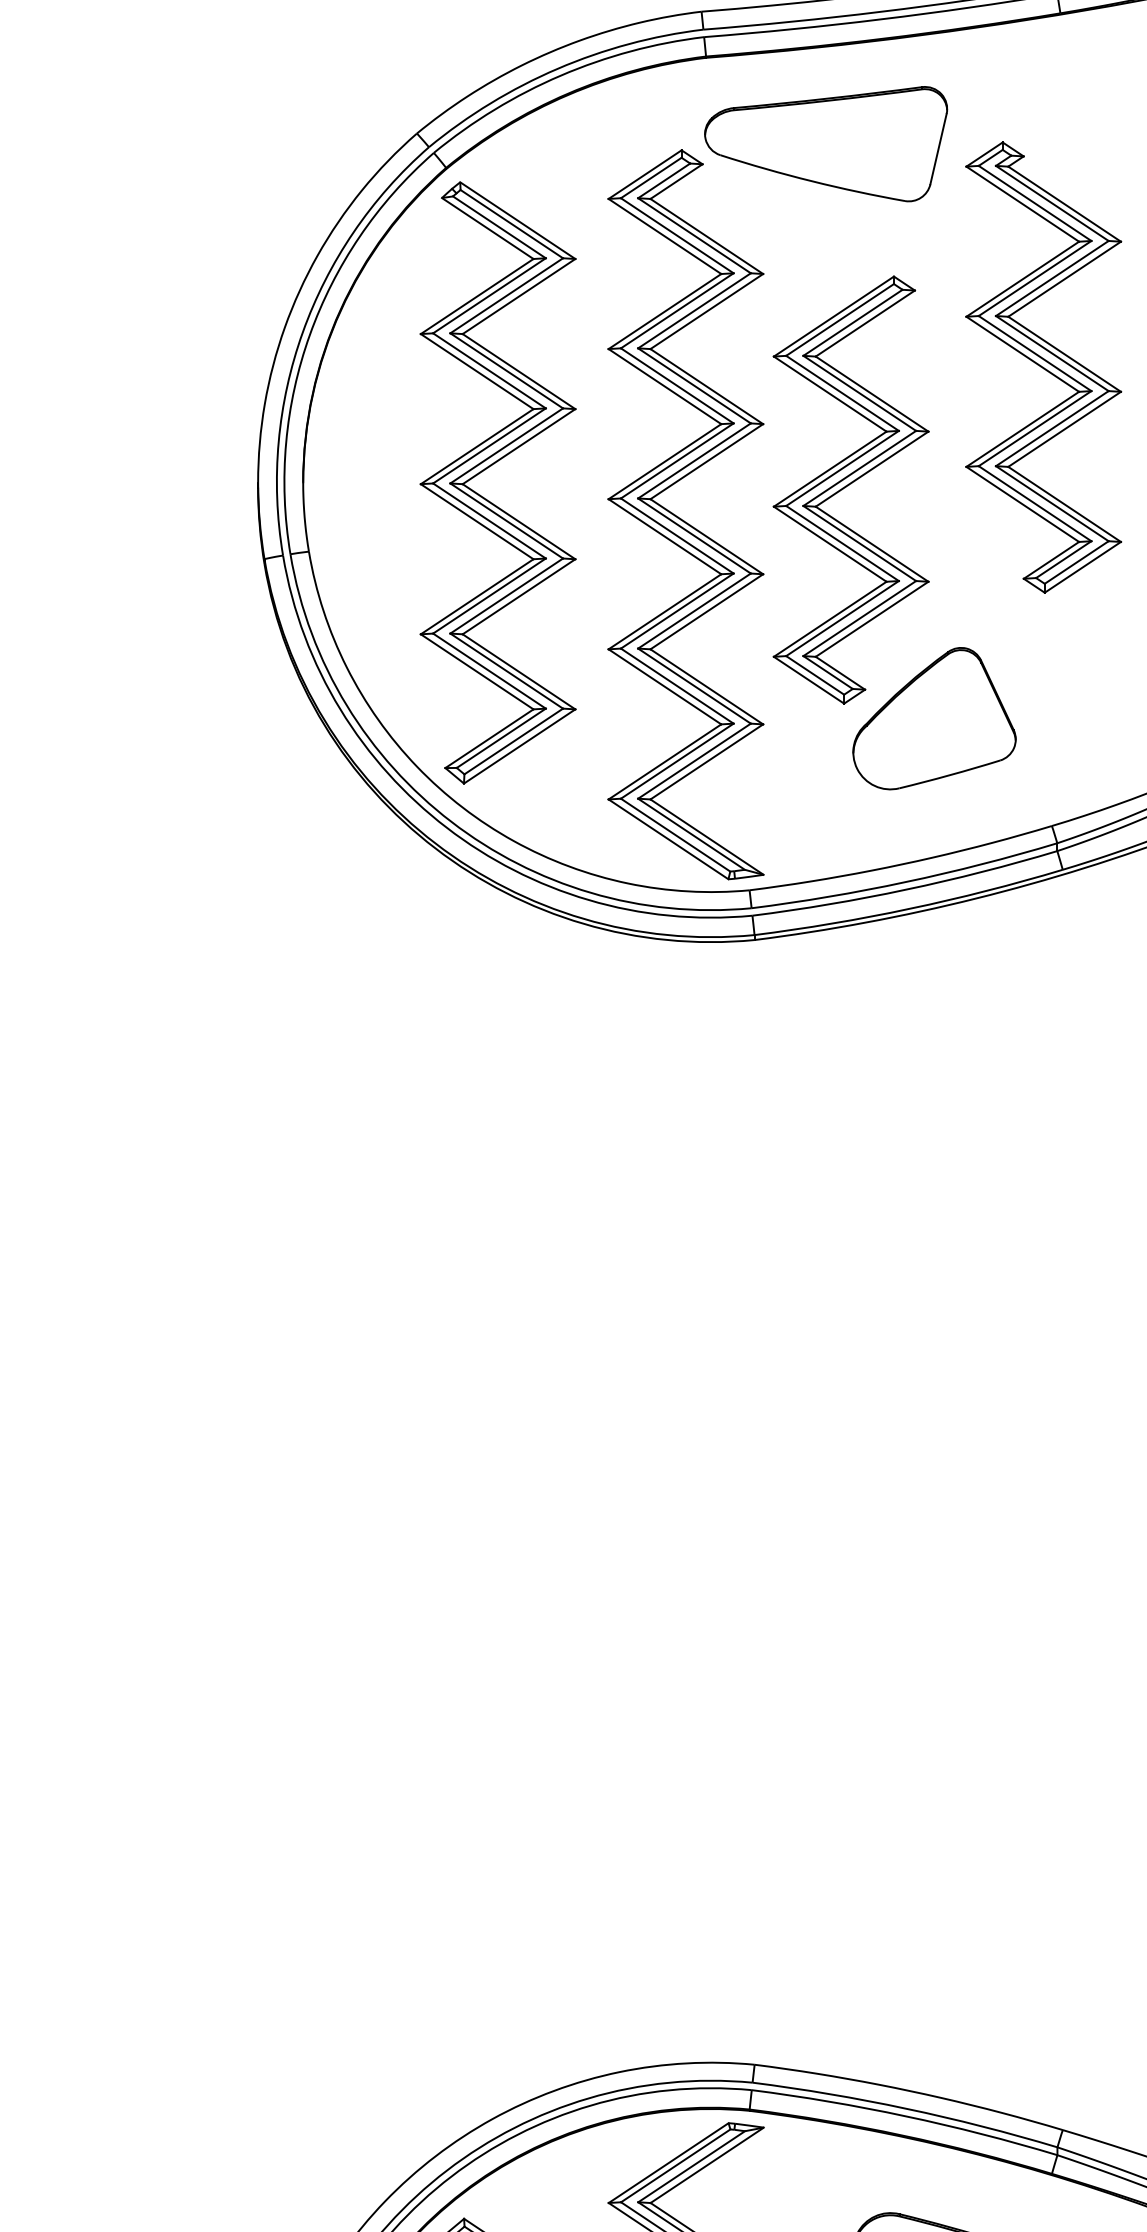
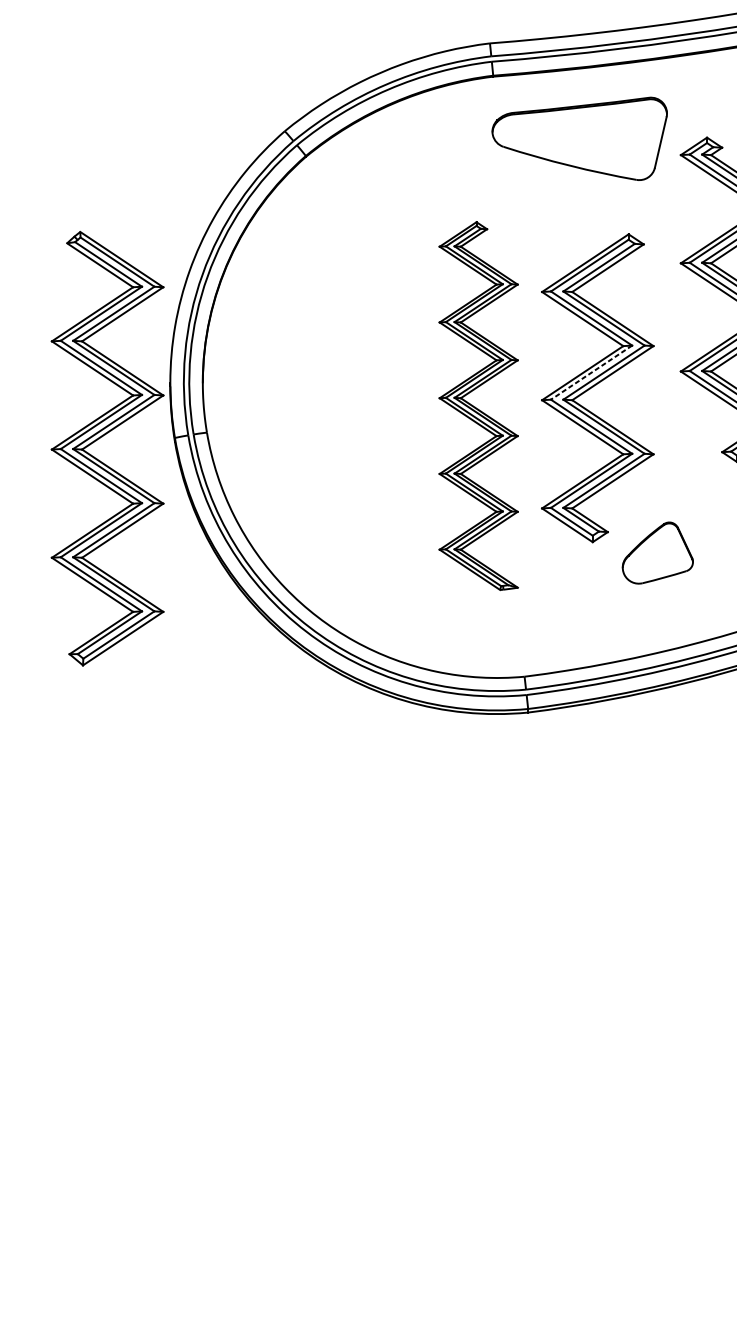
part: (488, 468) -> (100, 438), moved
line: (842, 468) -> (591, 372), solid -> dashed
part: (685, 514) -> (478, 405), size x0.7
part: (934, 718) -> (657, 552), size x0.6

